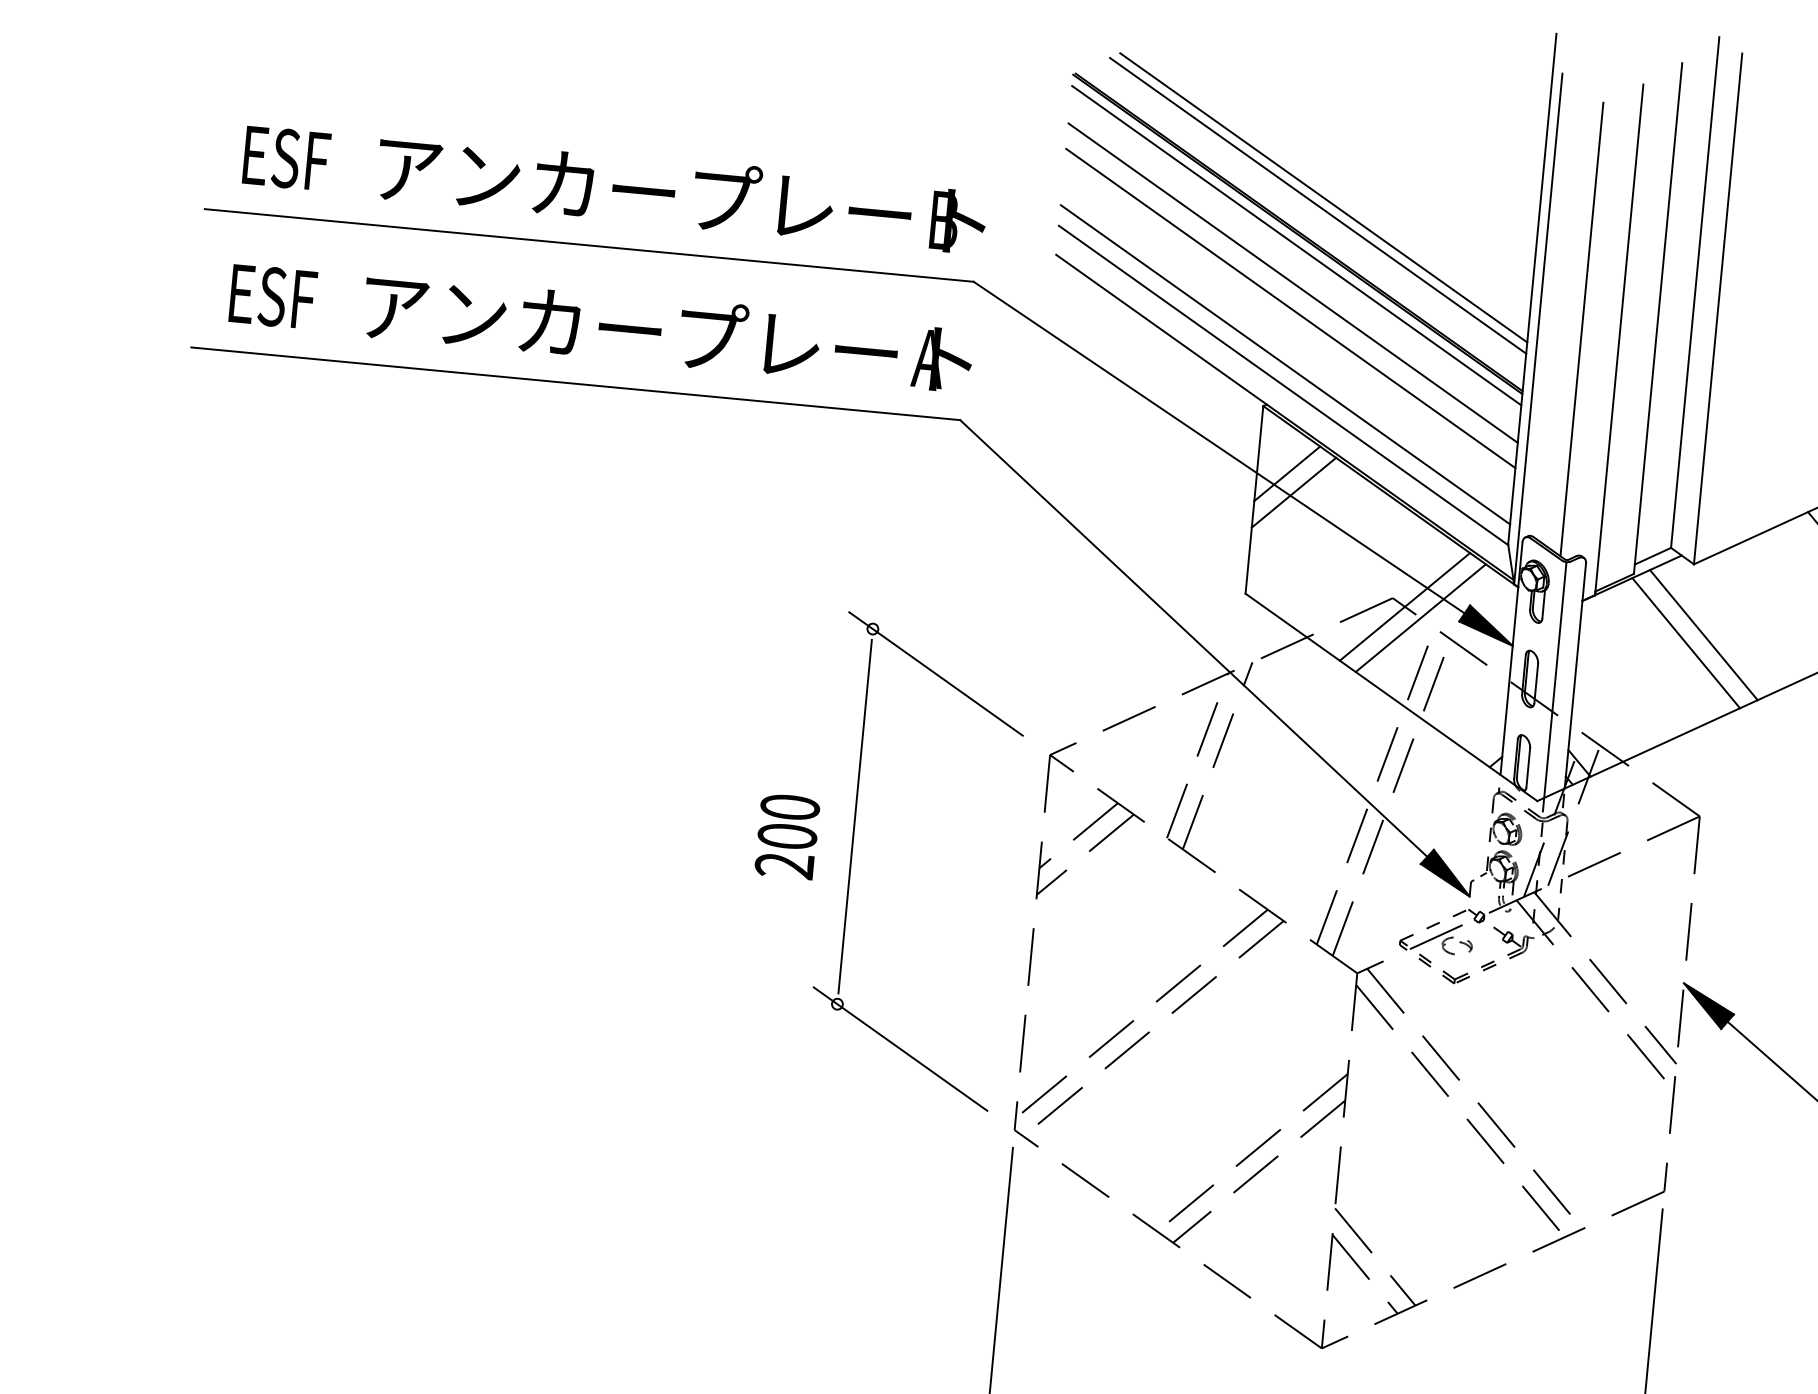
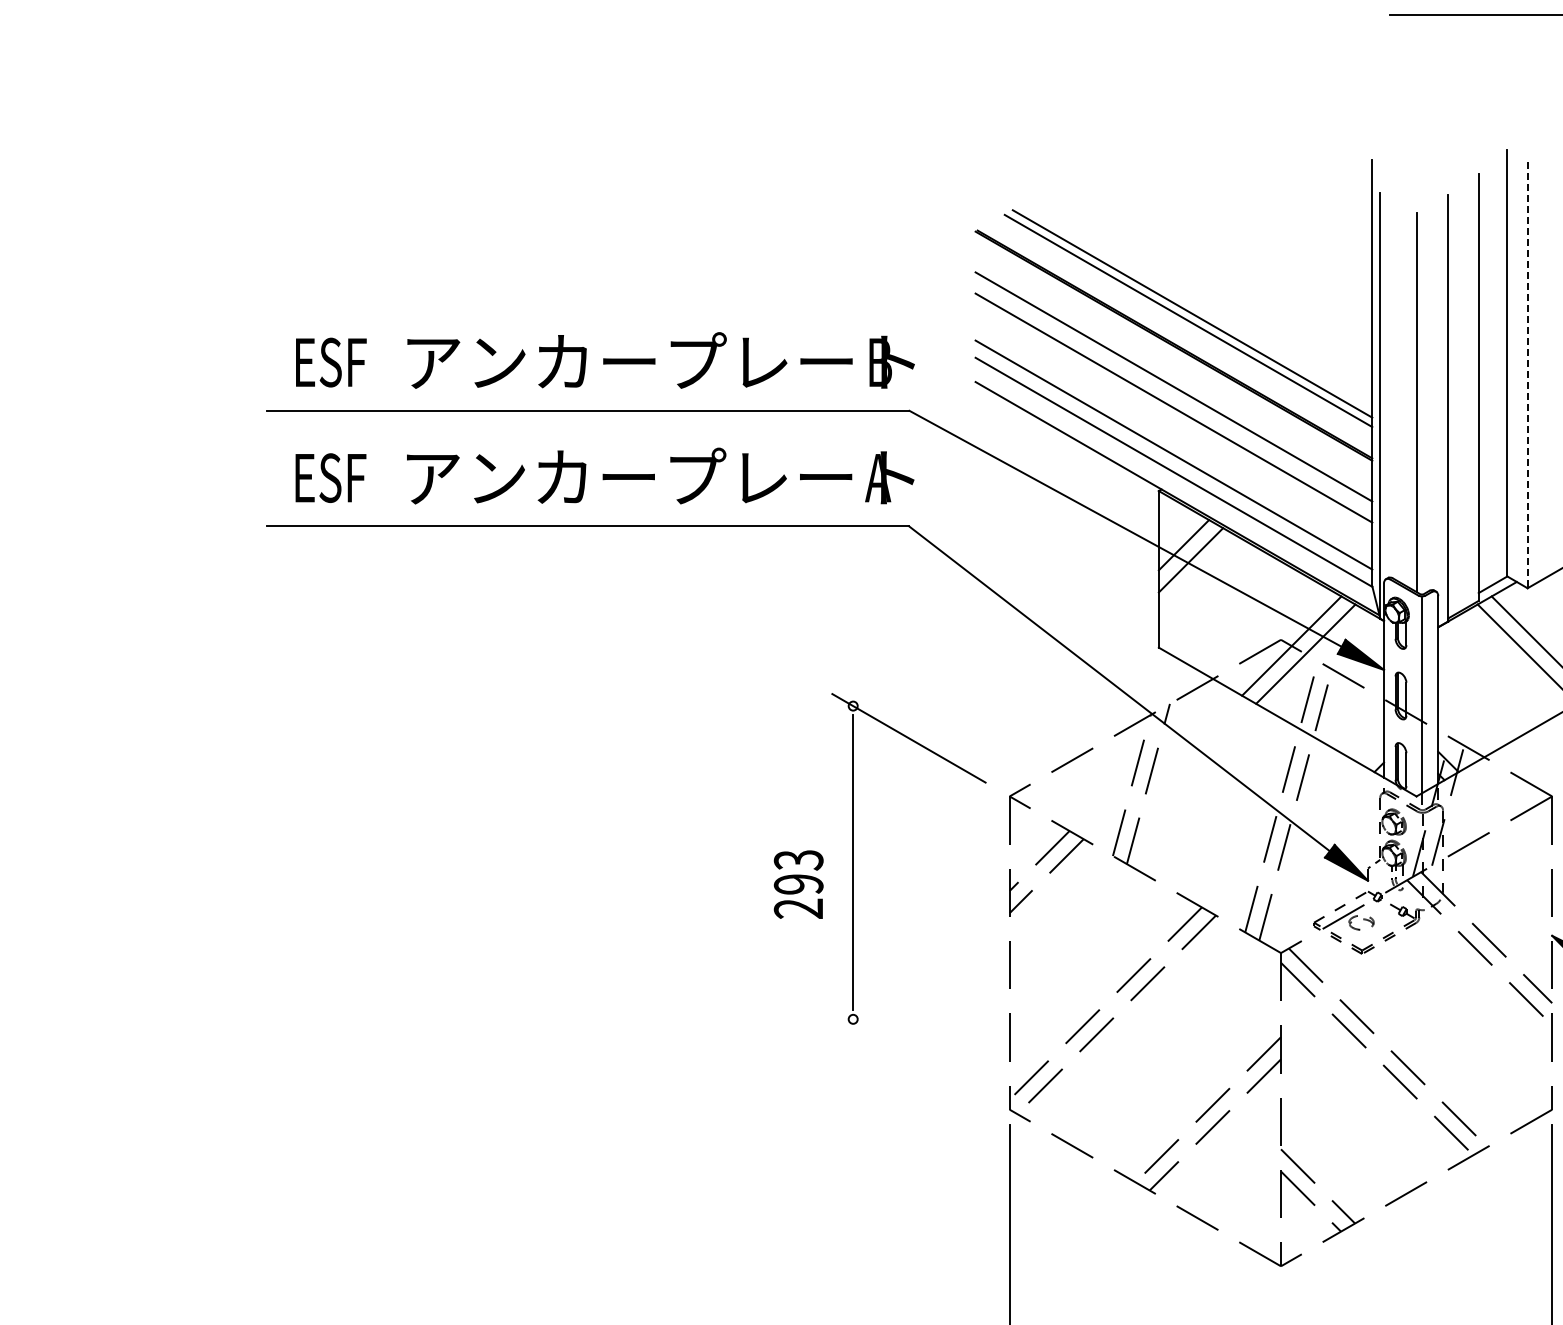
line: (1296, 245) -> (1173, 355), removed
line: (1717, 309) -> (1527, 375), solid -> dashed
text: (788, 822) -> (798, 872), 200 -> 293
line: (900, 1049) -> (908, 1051), removed

